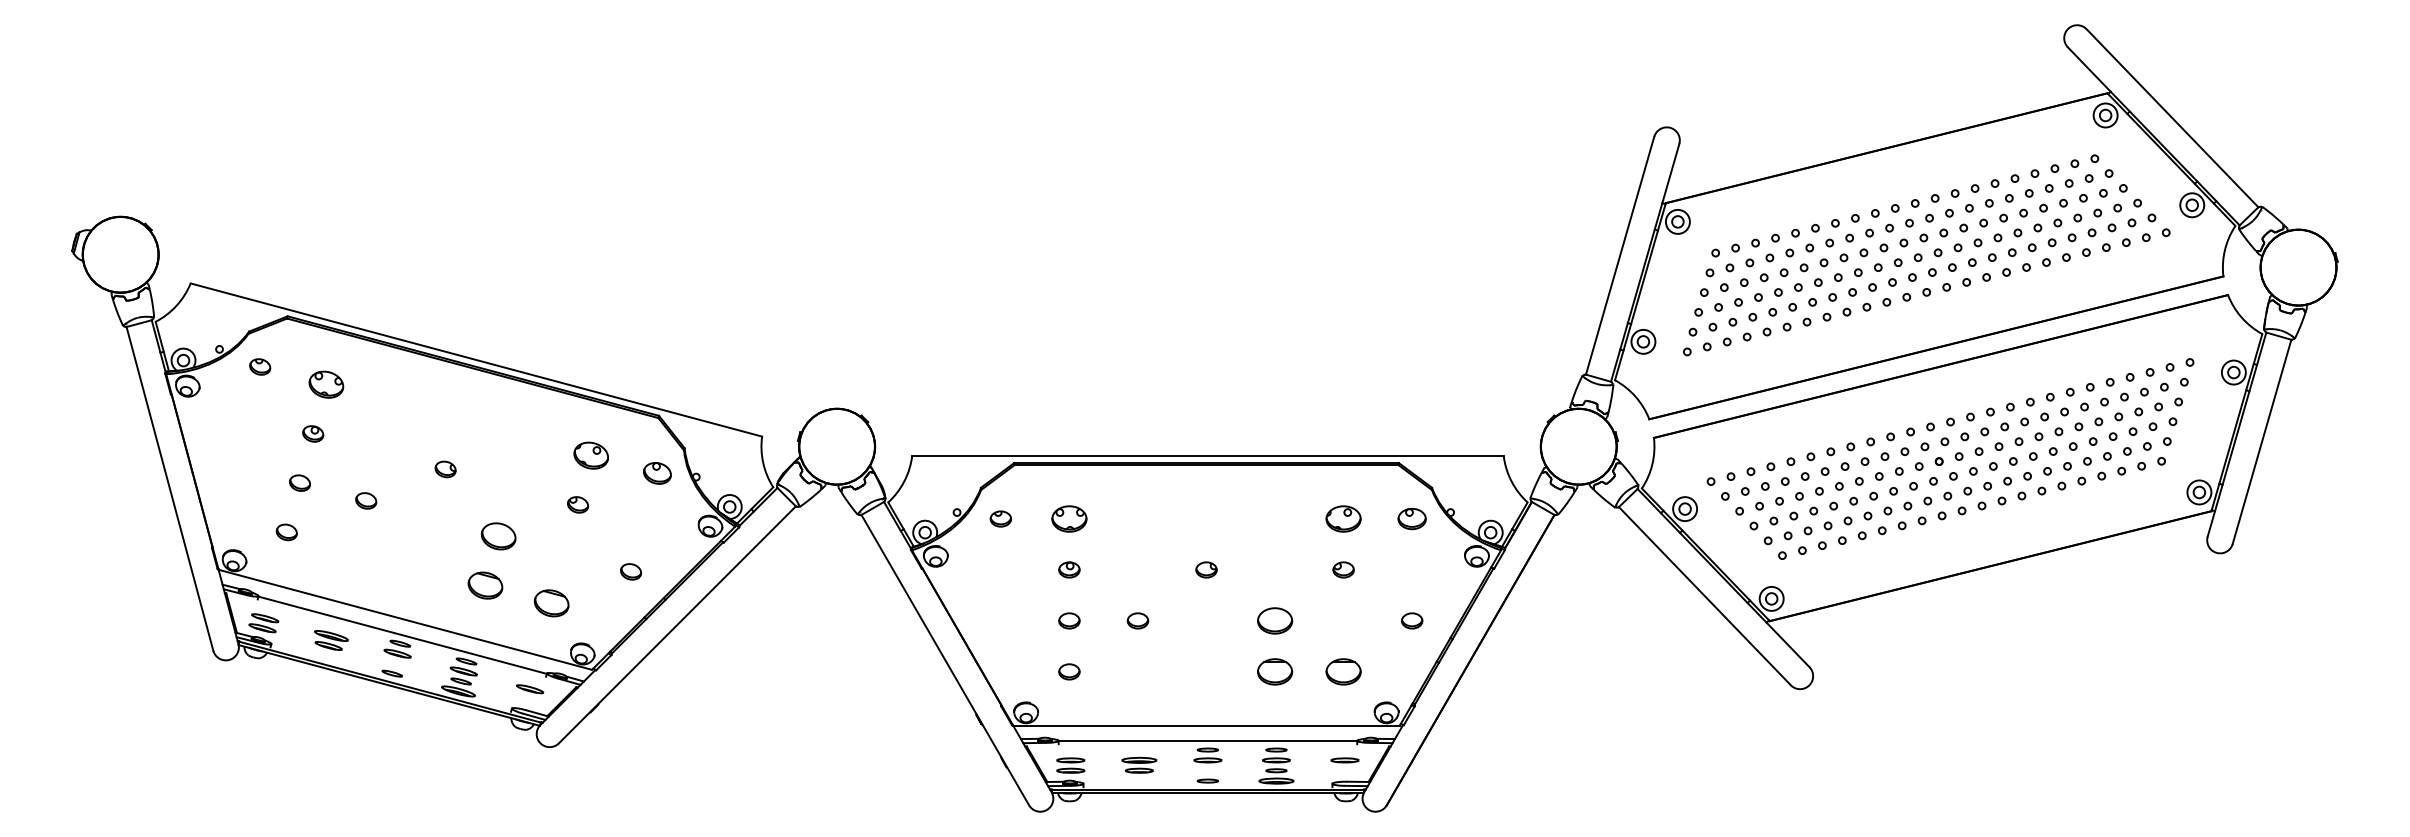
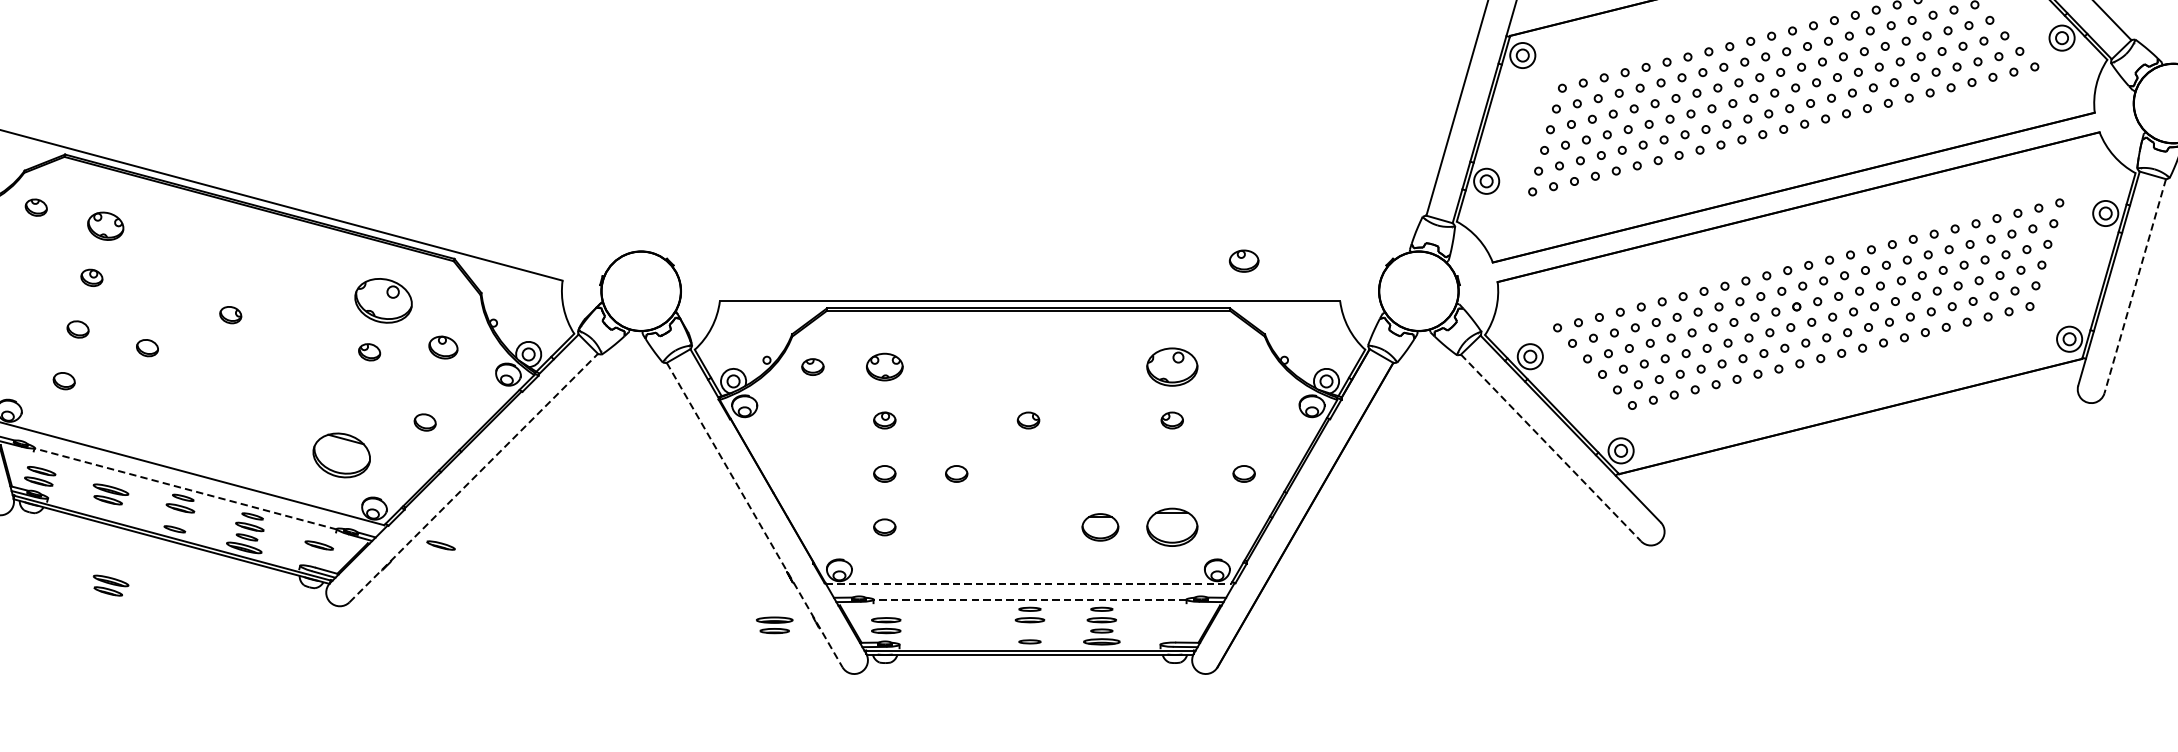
line: (2261, 442) -> (2134, 286), solid -> dashed
part: (590, 455) -> (382, 300), size x1.6
part: (657, 473) -> (443, 347), moved
part: (1343, 518) -> (1172, 366), size x1.4
part: (1411, 519) -> (1243, 261), moved
part: (498, 536) -> (286, 385), removed
part: (485, 585) -> (272, 436), removed
line: (1704, 596) -> (1550, 448), solid -> dashed
part: (551, 603) -> (341, 455), size x1.6
part: (1275, 620) -> (1100, 473), removed
line: (677, 624) -> (473, 477), solid -> dashed
line: (402, 635) -> (185, 489), solid -> dashed
line: (945, 660) -> (754, 515), solid -> dashed
part: (1343, 671) -> (1172, 526), size x1.4
part: (646, 689) -> (441, 545), added
line: (1207, 725) -> (1029, 583), solid -> dashed
part: (331, 727) -> (111, 585), added
line: (1207, 741) -> (1029, 600), solid -> dashed
part: (1344, 760) -> (1173, 620), removed
part: (1139, 764) -> (774, 624), moved

